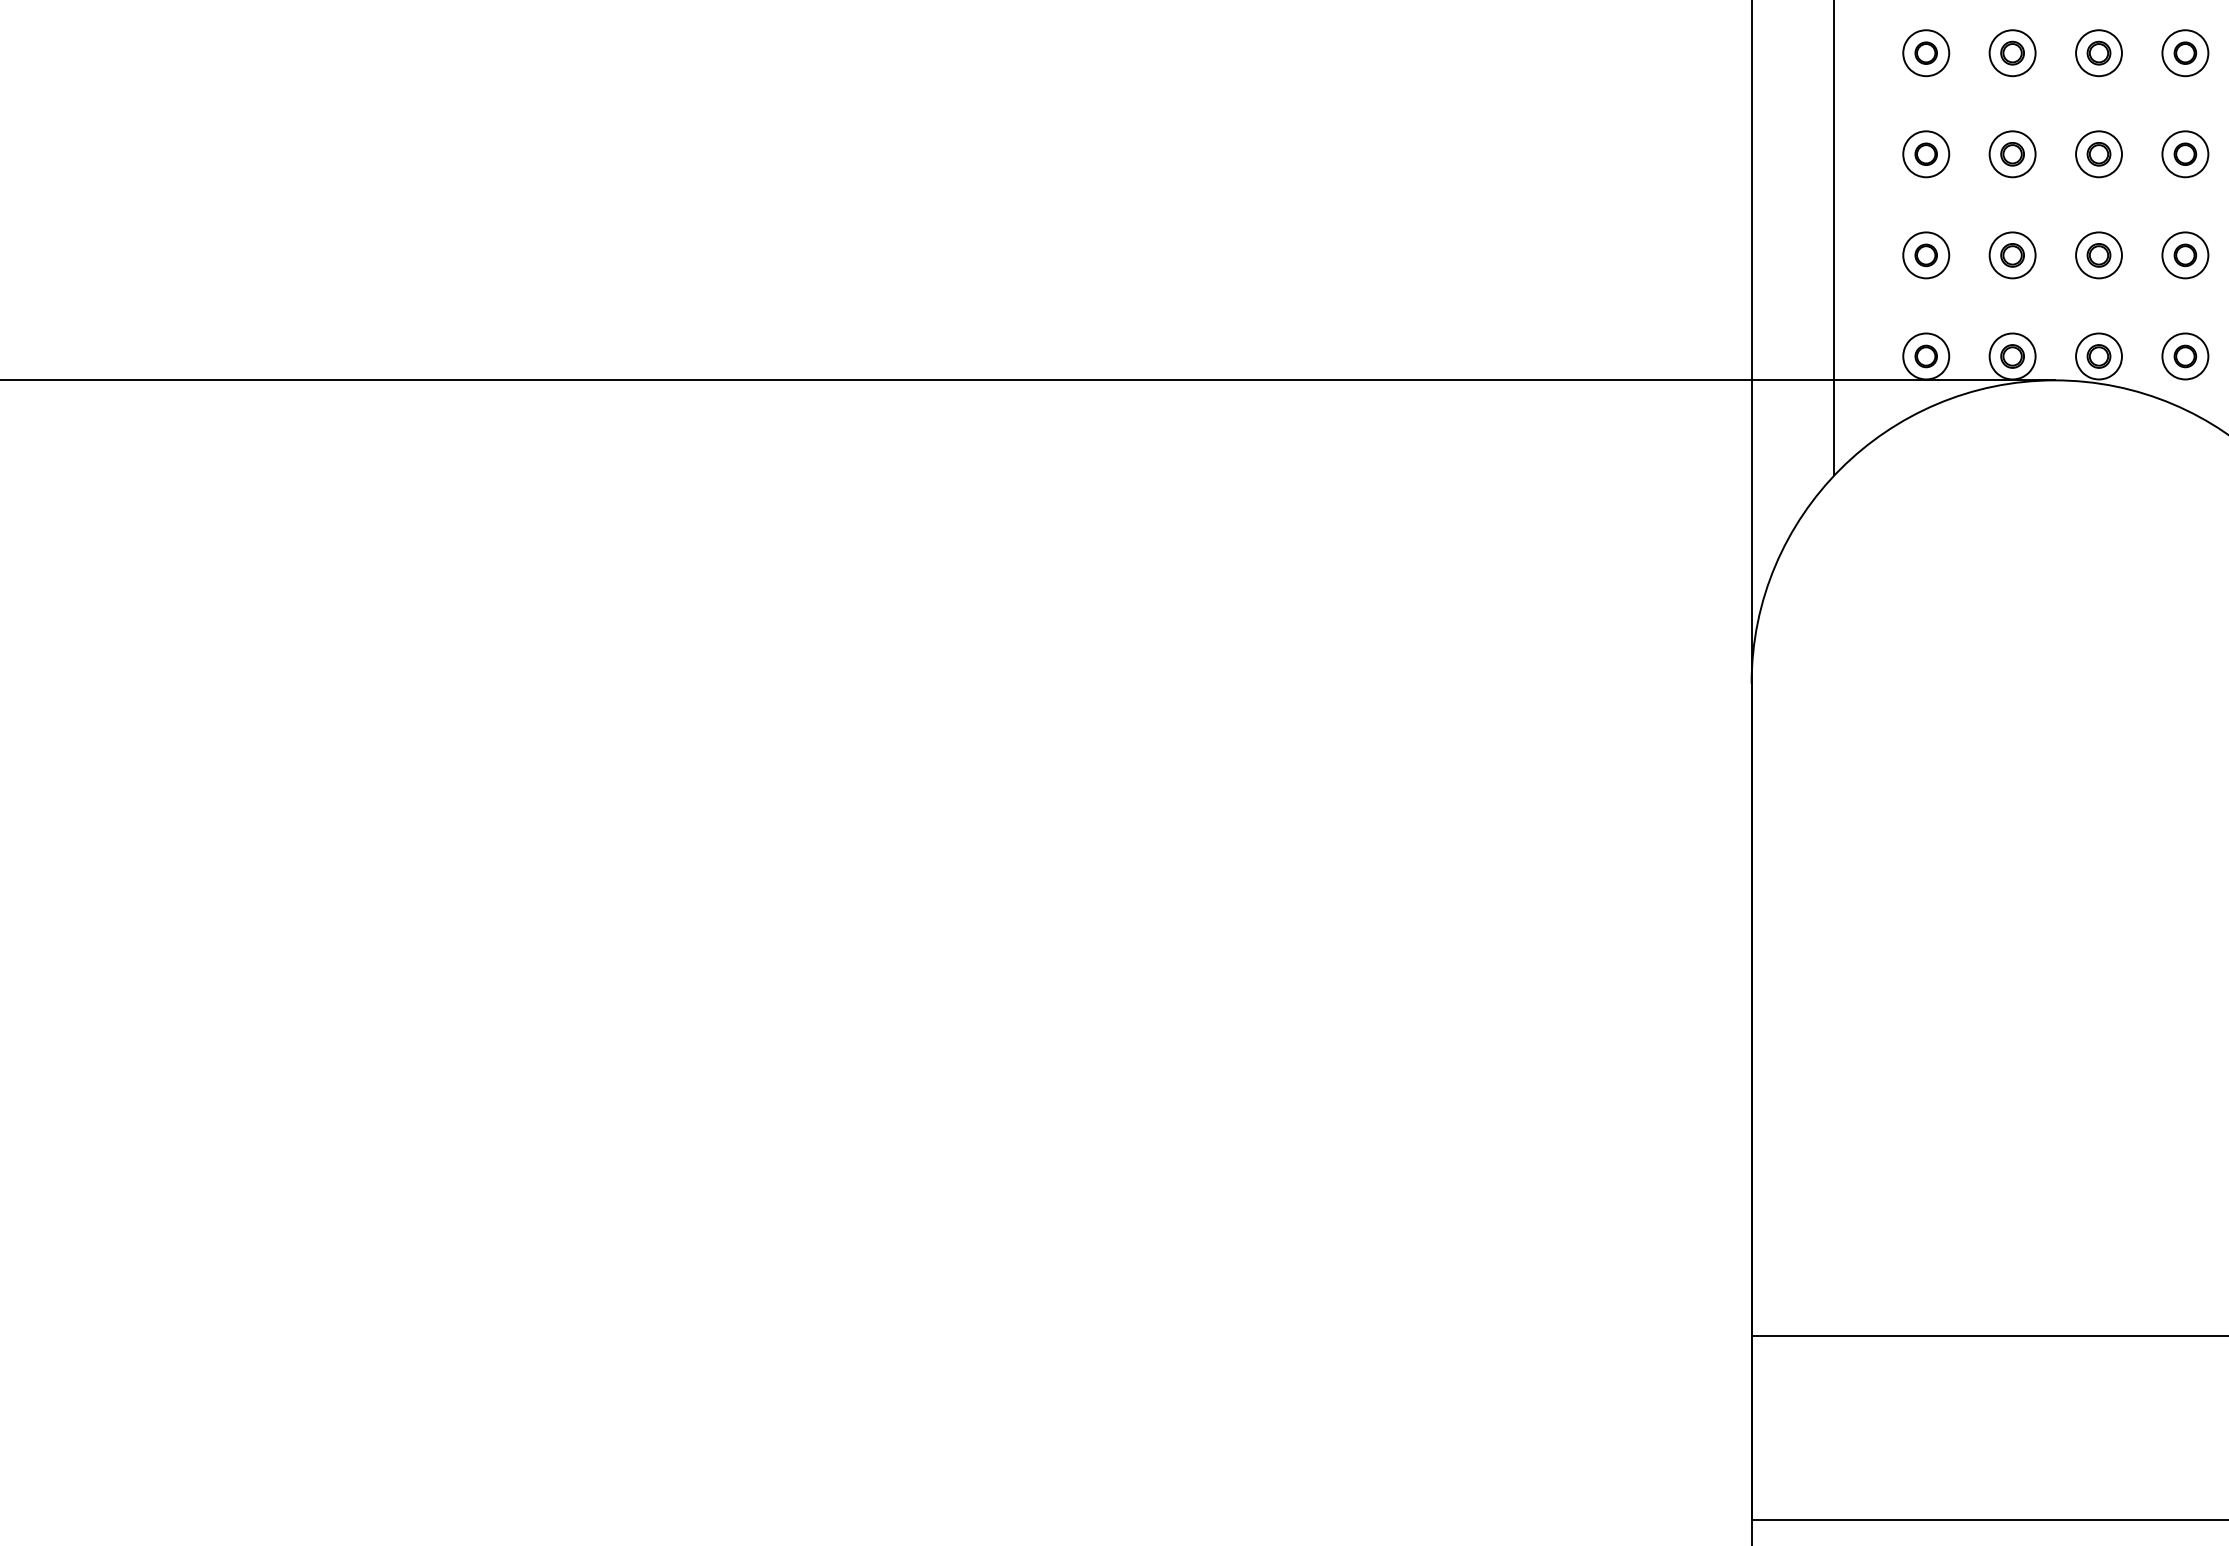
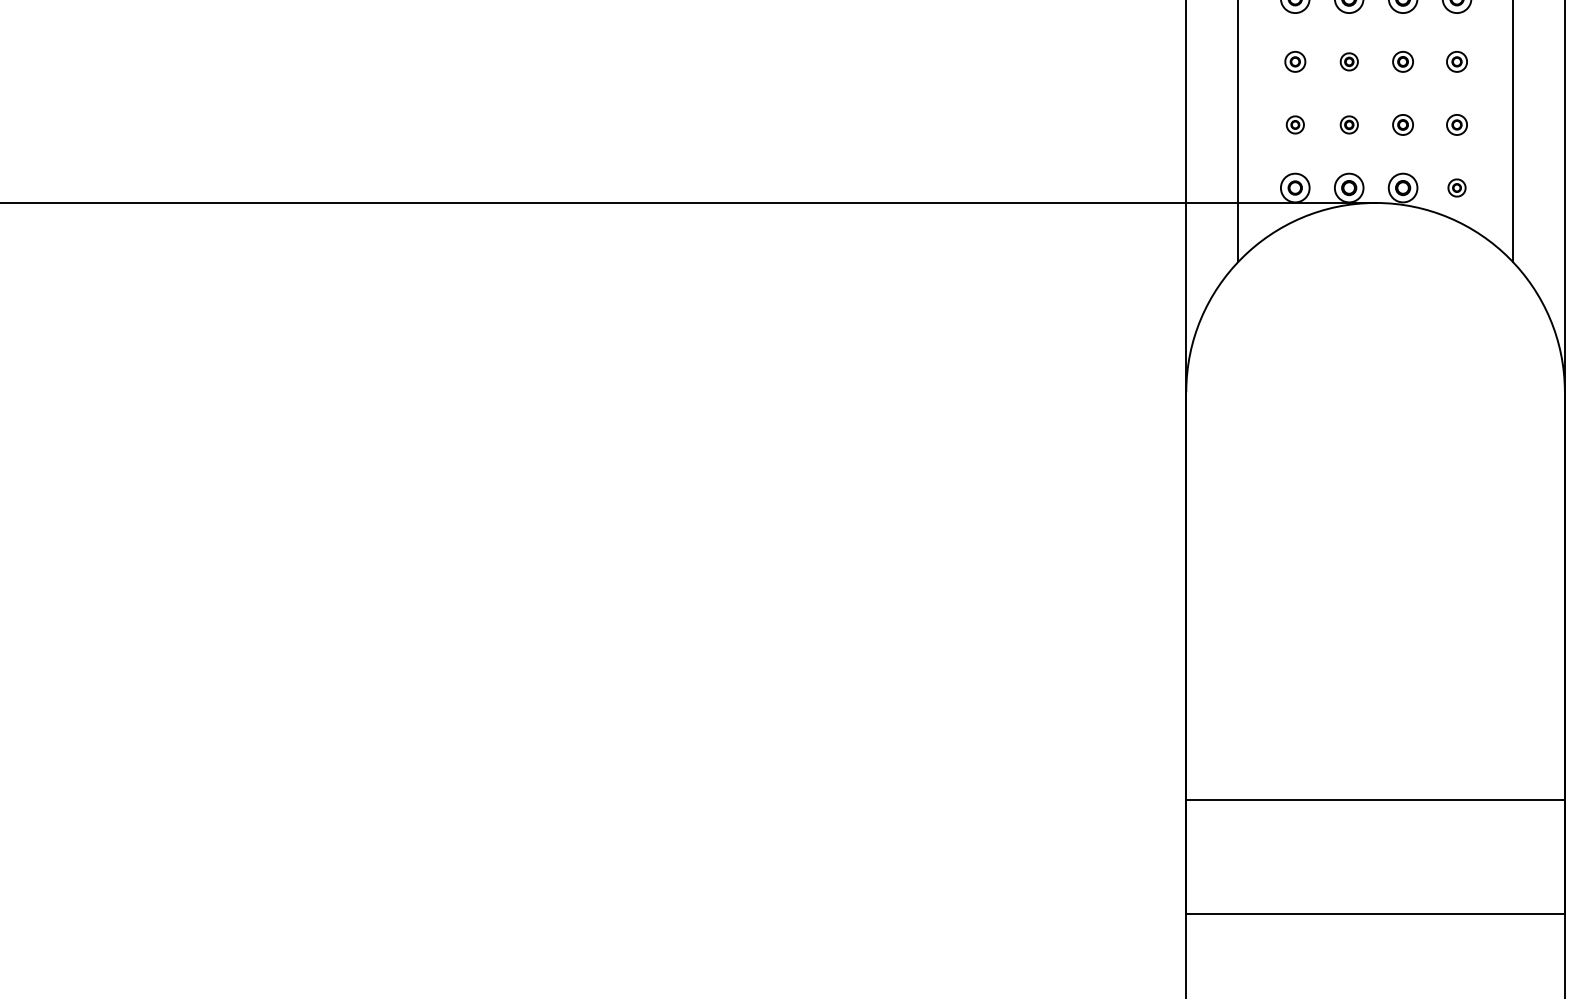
part: (1926, 153) -> (1295, 61), size x0.7
part: (2013, 153) -> (1349, 61), size x0.6
part: (2098, 153) -> (1402, 61), size x0.7
part: (2184, 153) -> (1456, 61), size x0.7
part: (1926, 254) -> (1295, 124), size x0.6
part: (2013, 254) -> (1349, 124), size x0.6
part: (2098, 254) -> (1402, 124), size x0.7
part: (2184, 254) -> (1456, 124), size x0.7
part: (2184, 355) -> (1456, 187), size x0.6

